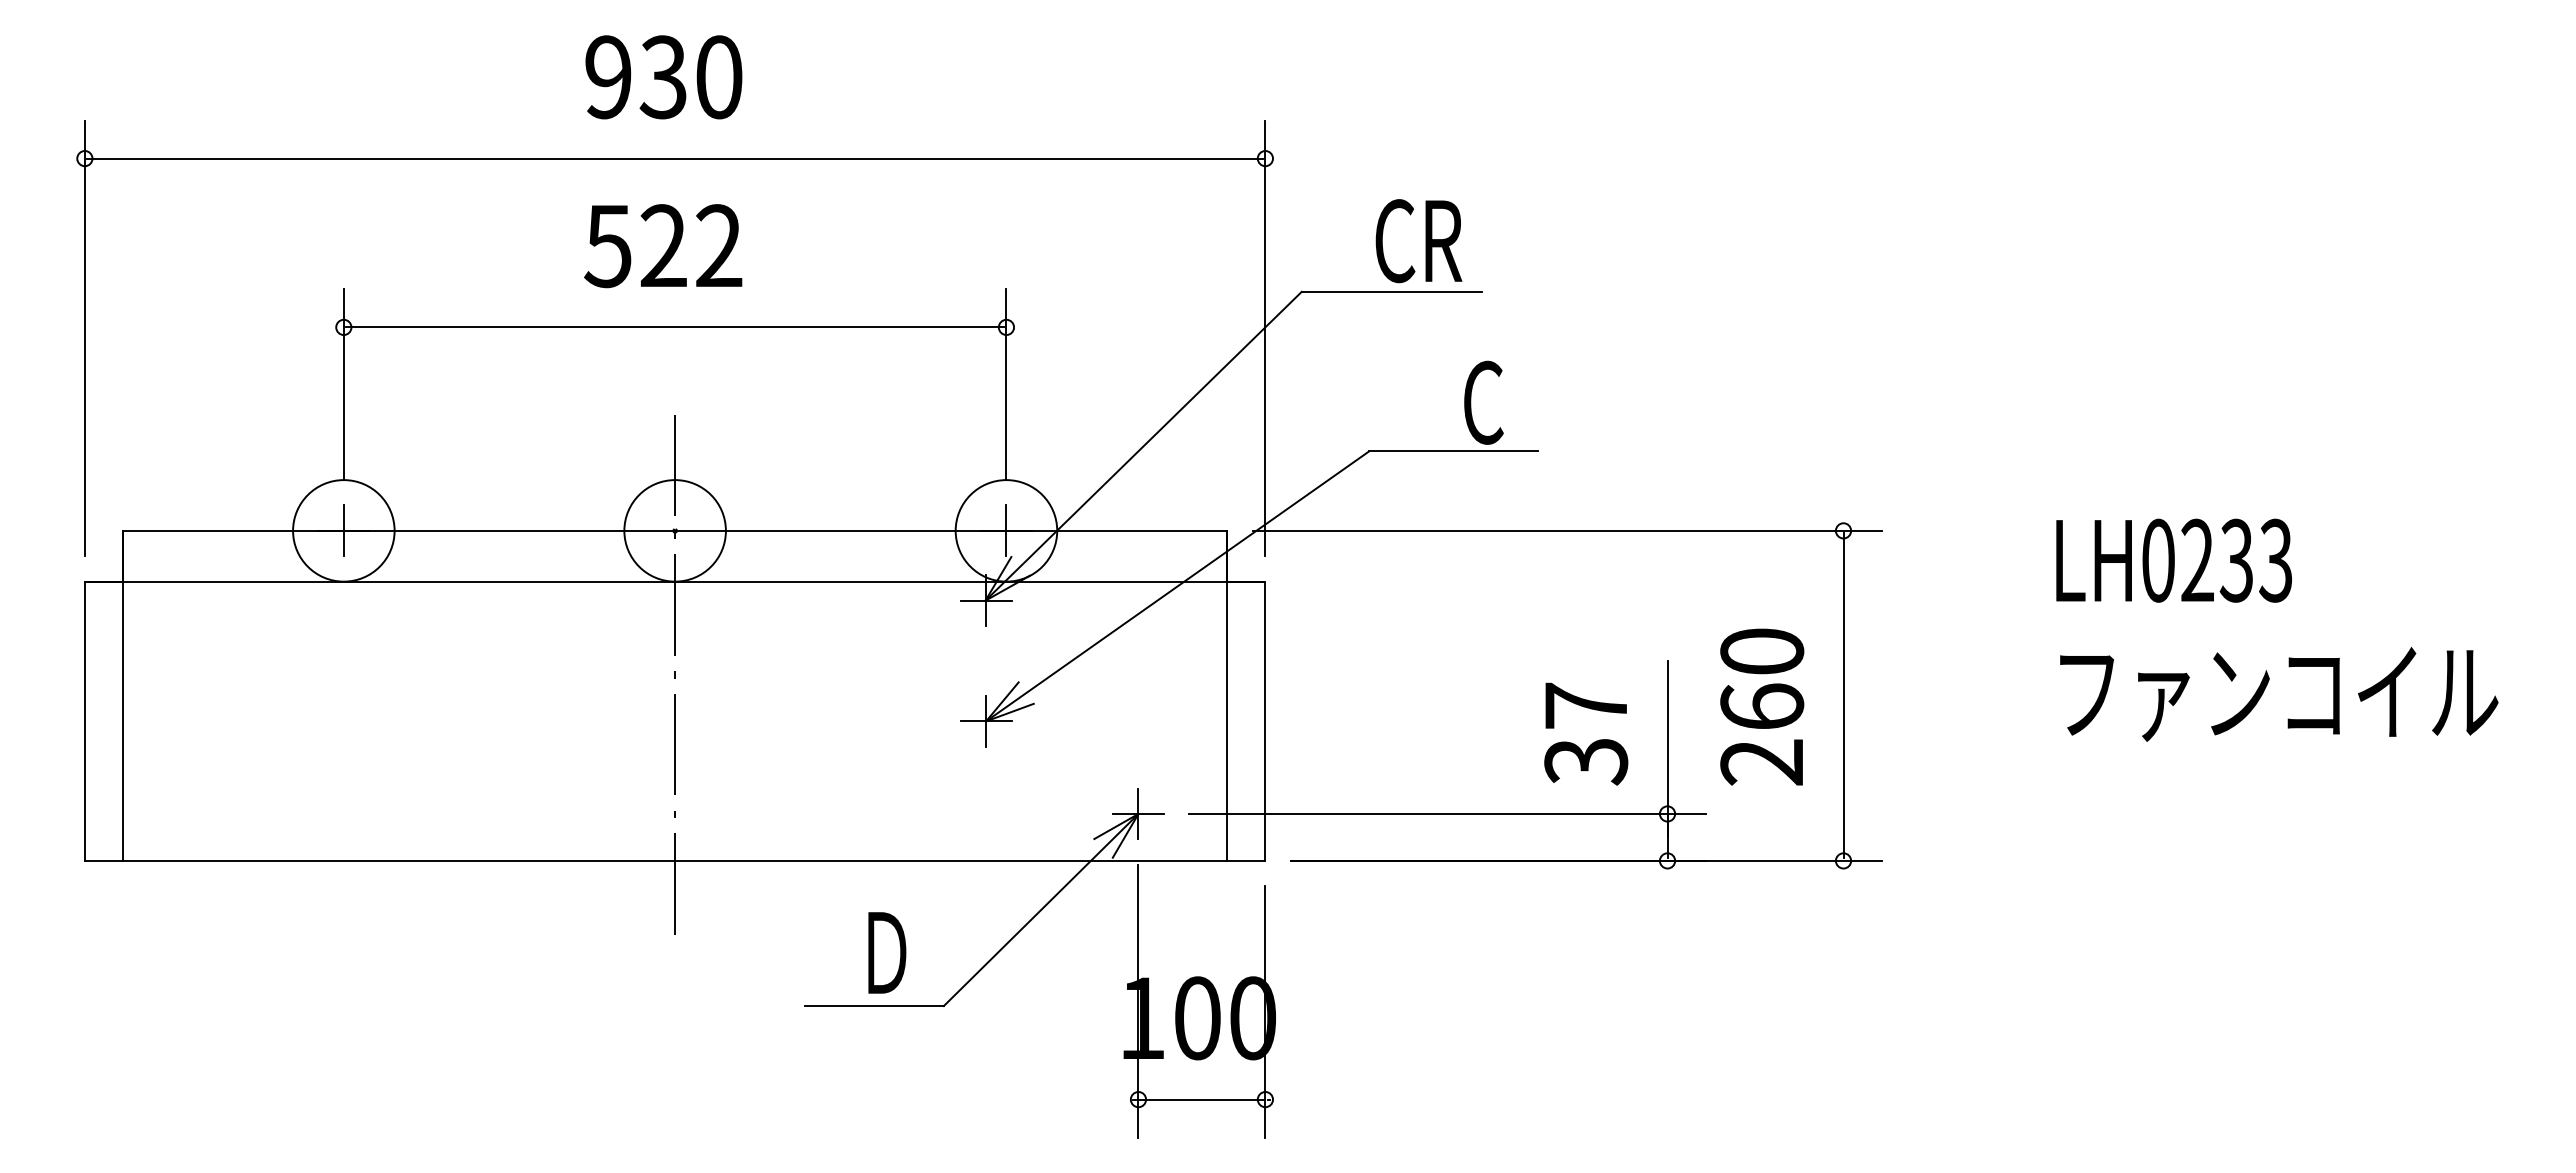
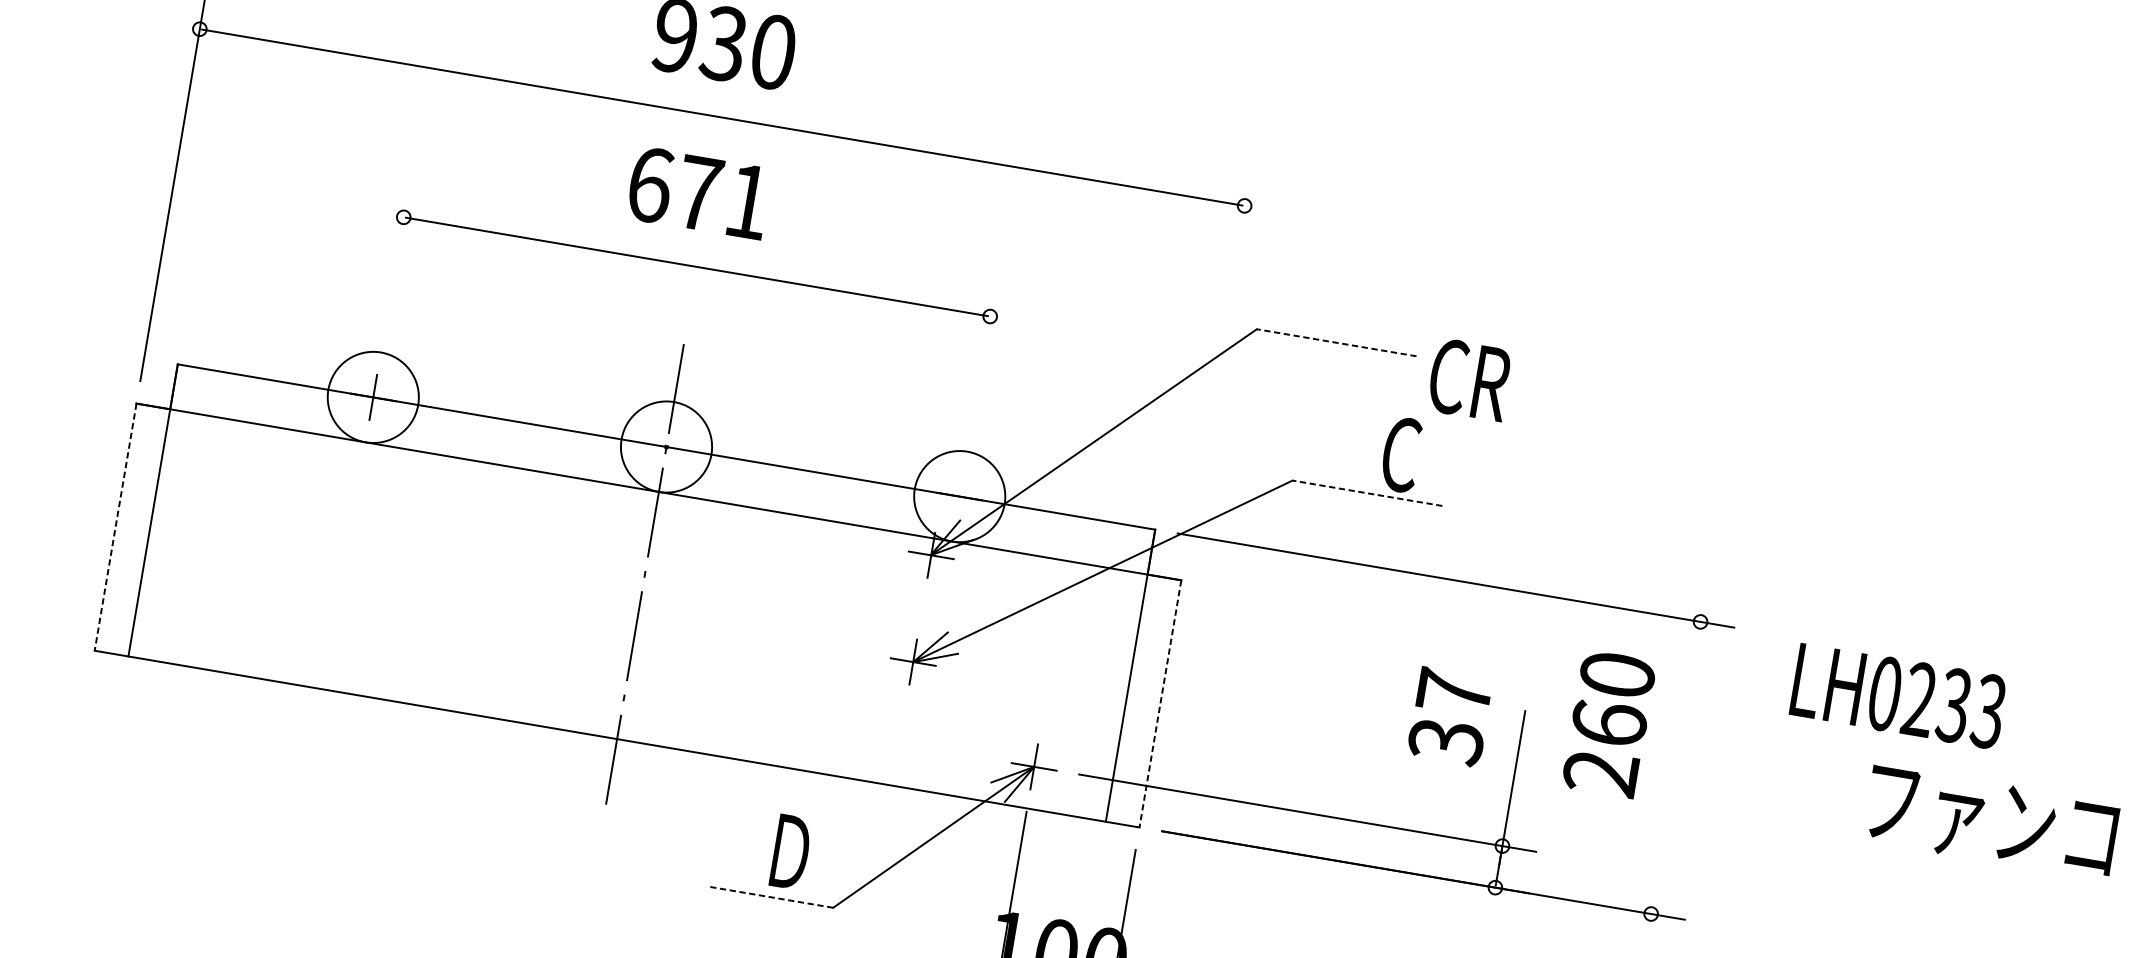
text: (1418, 241) -> (1469, 380), moved
text: (663, 246) -> (698, 193), 522 -> 671
line: (1391, 291) -> (1336, 342), solid -> dashed
line: (1265, 338) -> (1217, 365), removed
line: (343, 384) -> (394, 267), removed
line: (1006, 384) -> (981, 367), removed
line: (1453, 451) -> (1367, 493), solid -> dashed
line: (1006, 530) -> (959, 496), removed
text: (2173, 560) -> (1898, 695), moved
line: (1843, 695) -> (1675, 767), removed
text: (1762, 706) -> (1609, 723), moved
line: (84, 721) -> (115, 527), solid -> dashed
line: (1265, 721) -> (1160, 704), solid -> dashed
text: (1586, 733) -> (1450, 716), moved
line: (873, 1006) -> (770, 897), solid -> dashed

